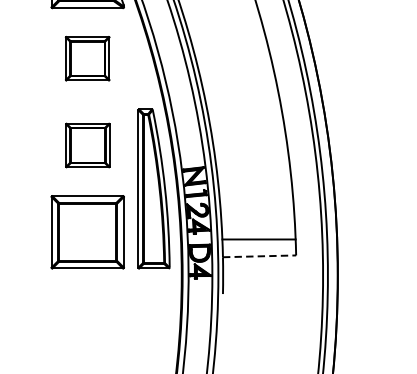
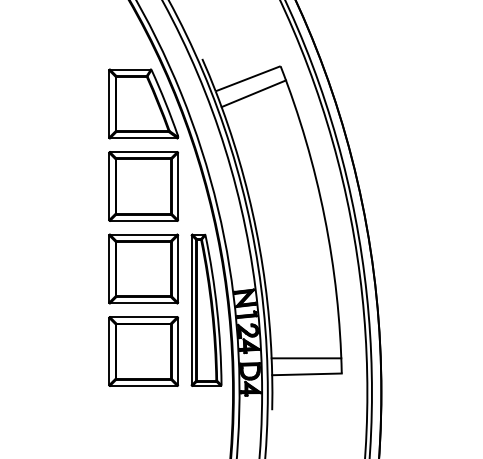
part: (87, 58) -> (143, 186), size x1.67
part: (87, 144) -> (143, 268), size x1.67
line: (259, 256) -> (306, 374), dashed -> solid

